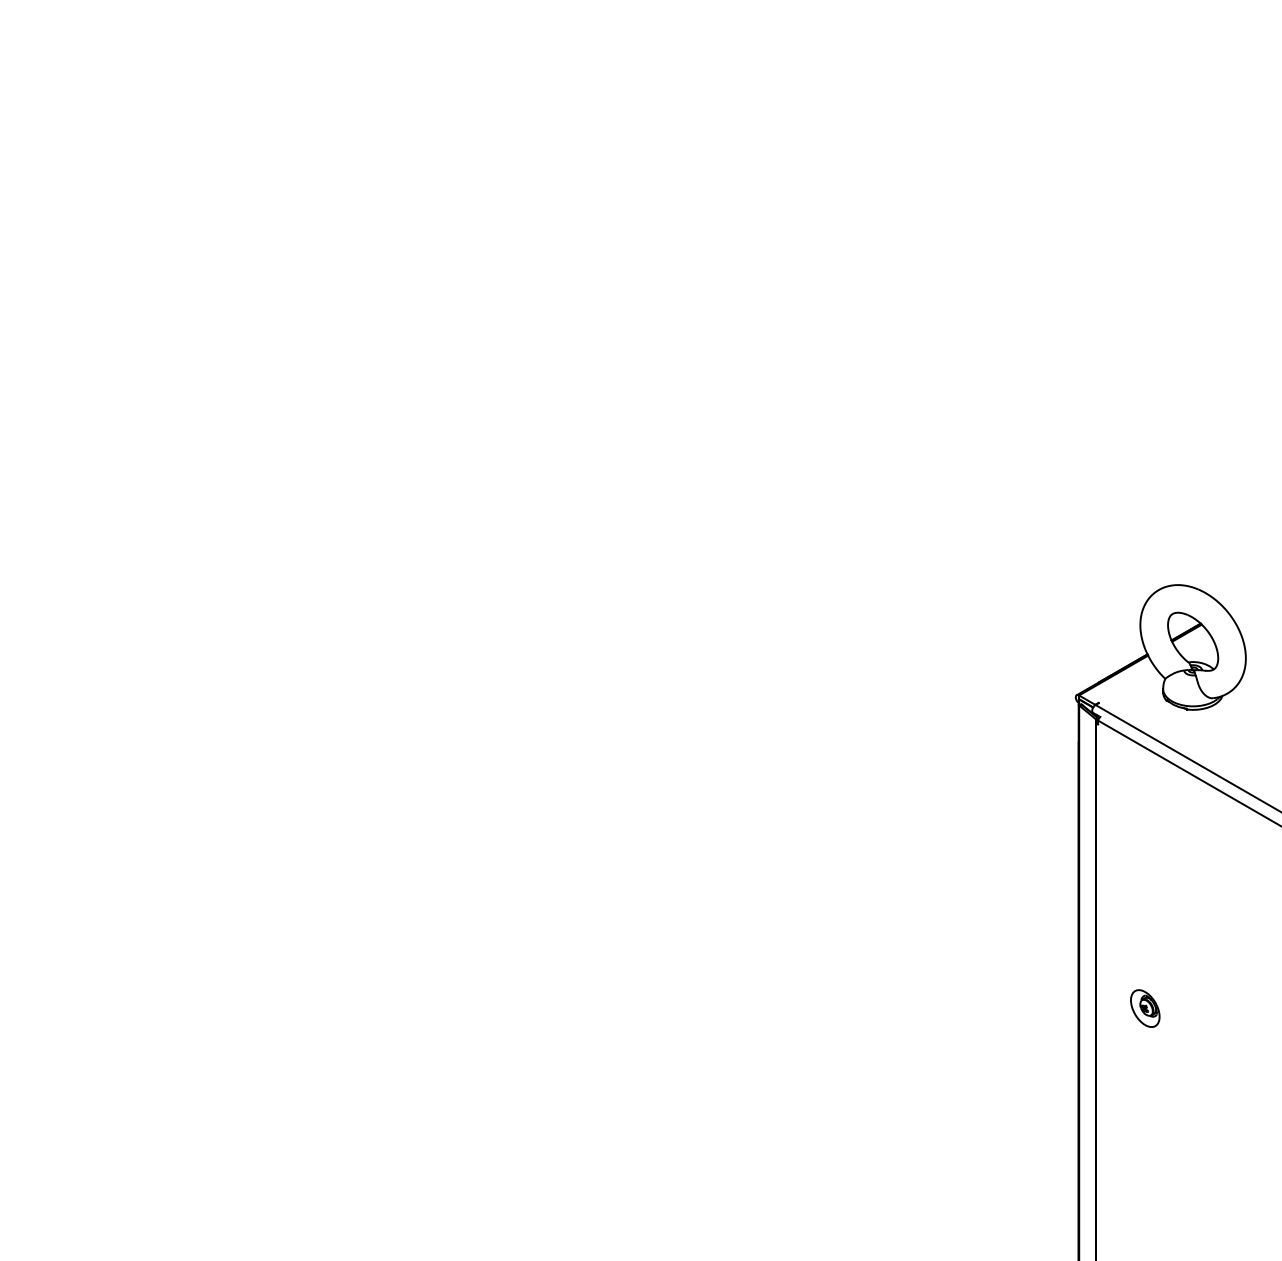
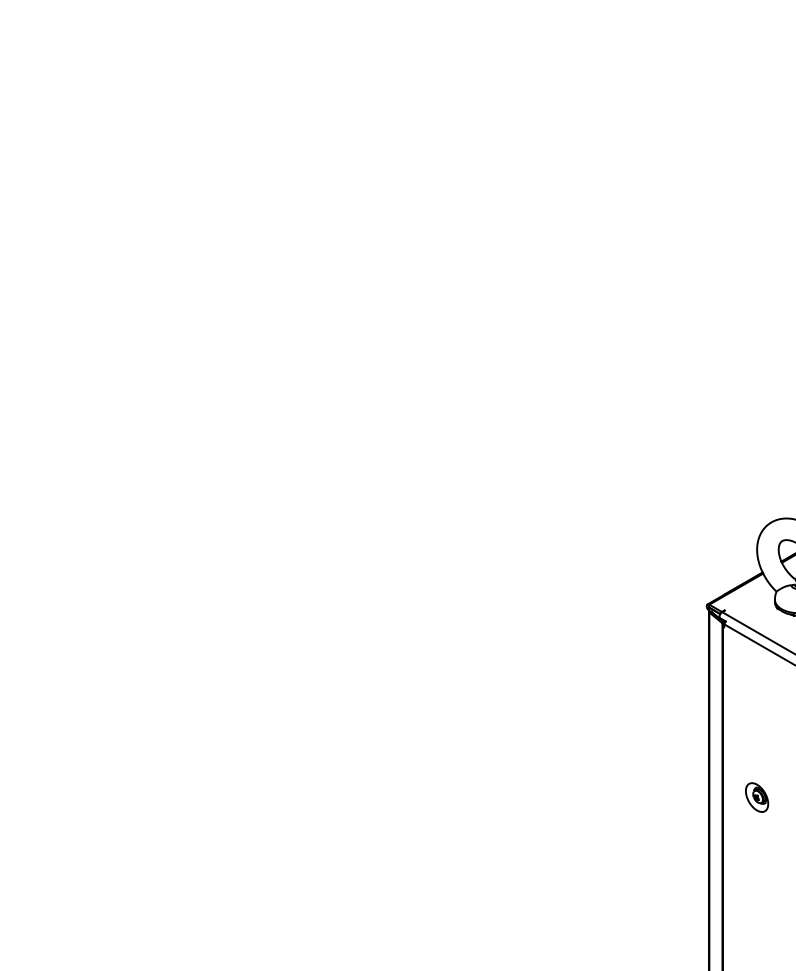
part: (1145, 1008) -> (757, 797), moved

